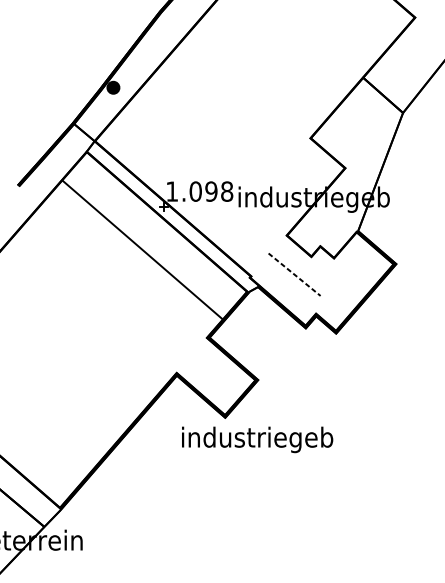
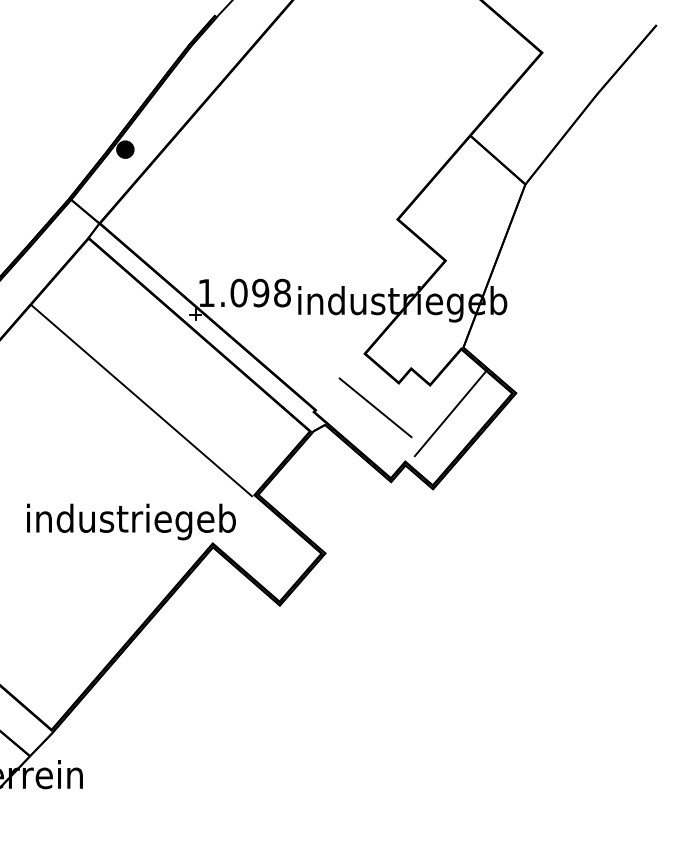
line: (142, 249) -> (141, 400), moved
line: (294, 275) -> (375, 408), dashed -> solid
line: (348, 278) -> (449, 413), added
text: (257, 439) -> (131, 521), moved

